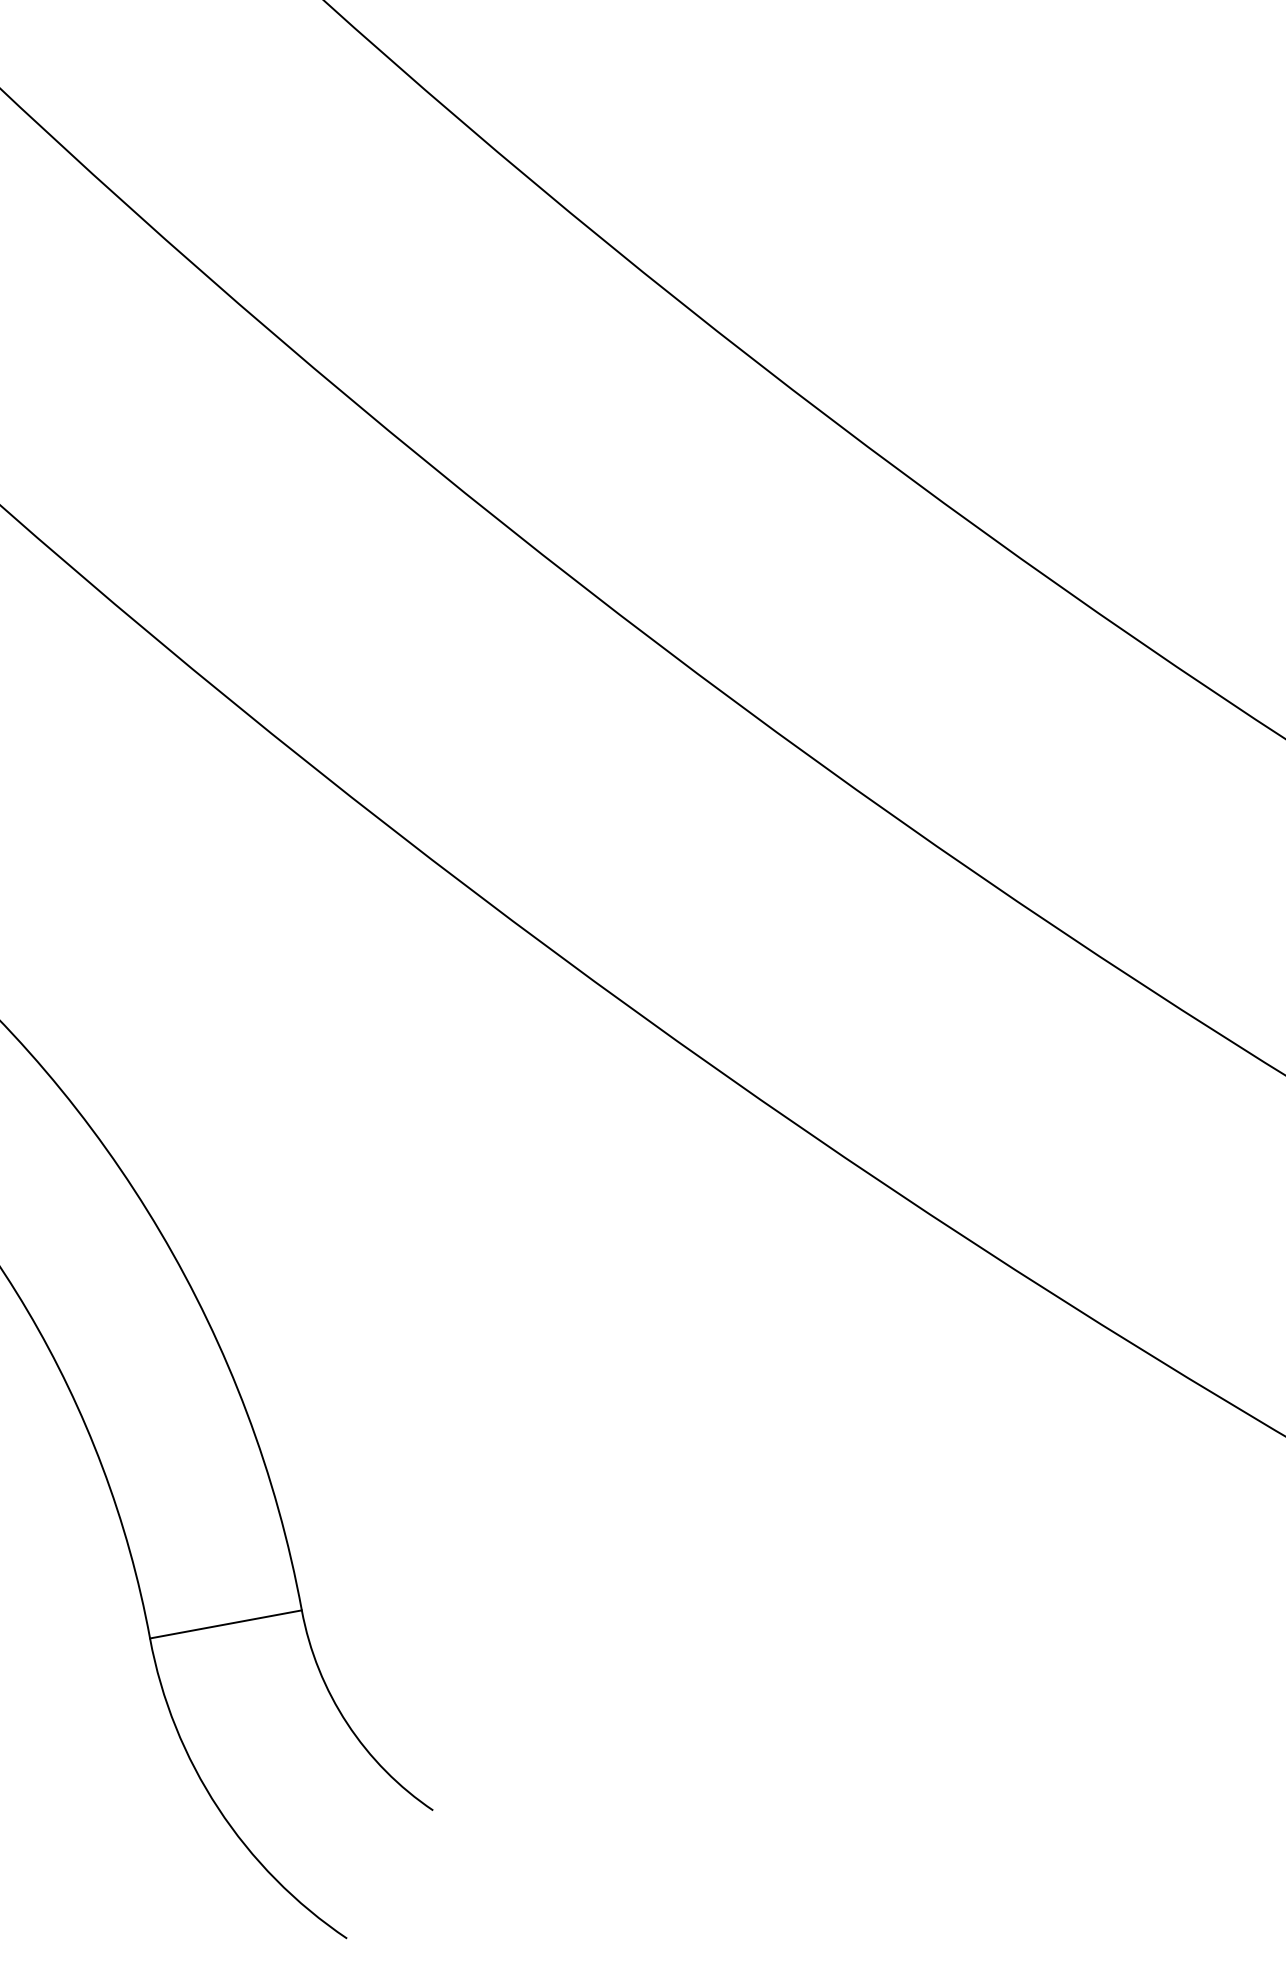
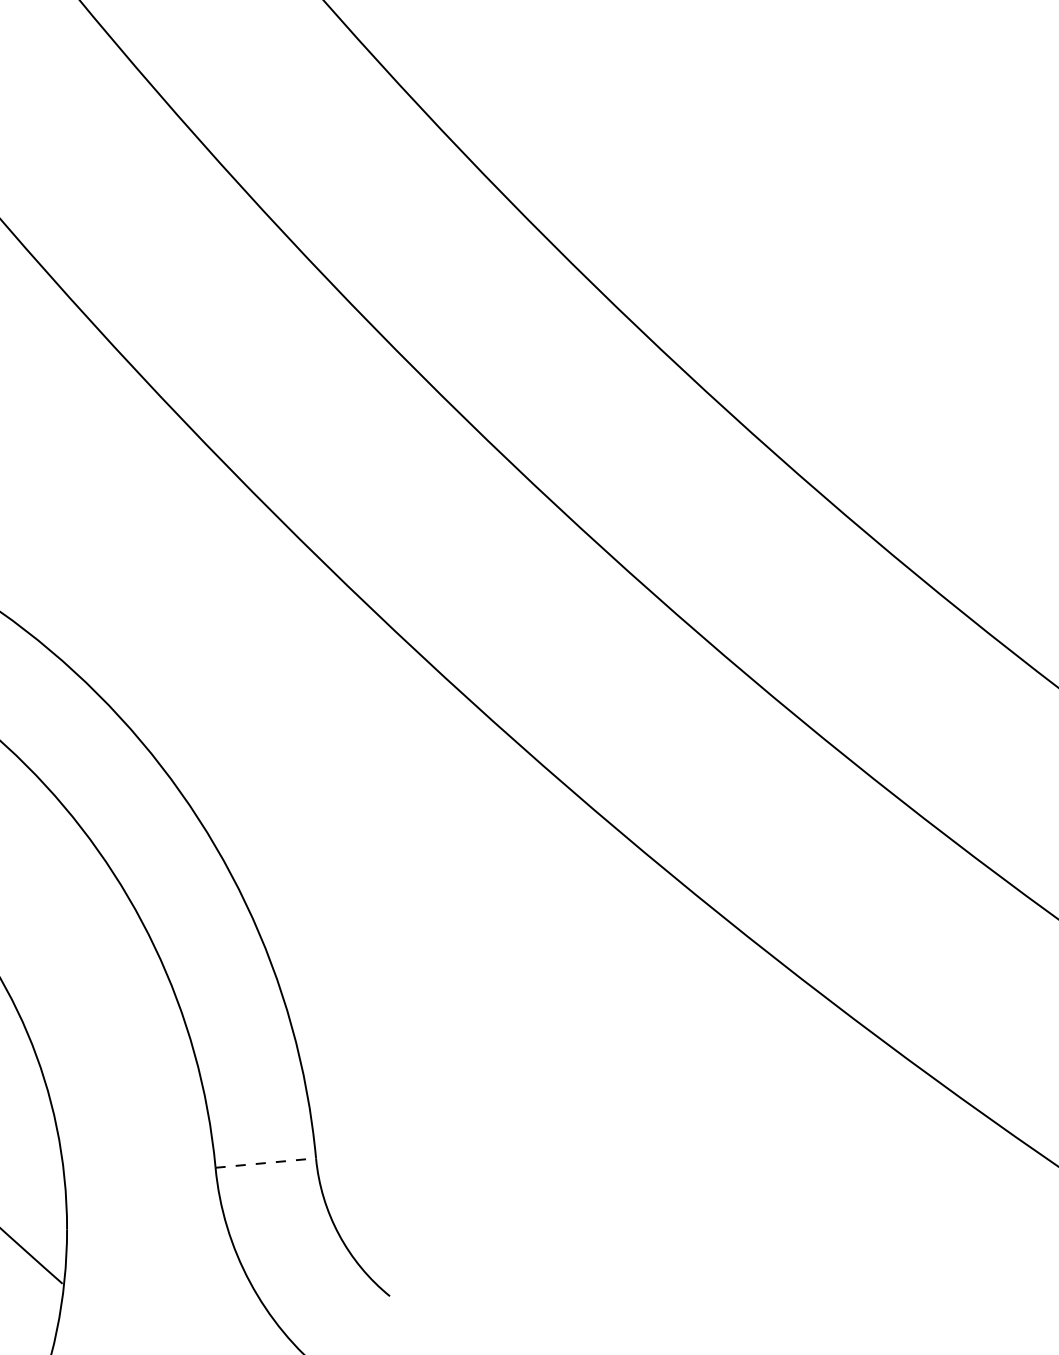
line: (227, 1624) -> (266, 1163), solid -> dashed

